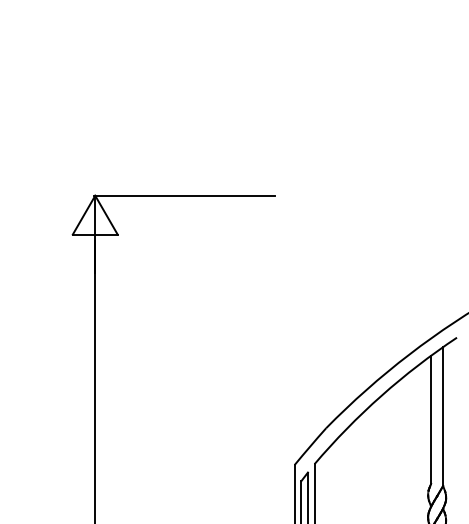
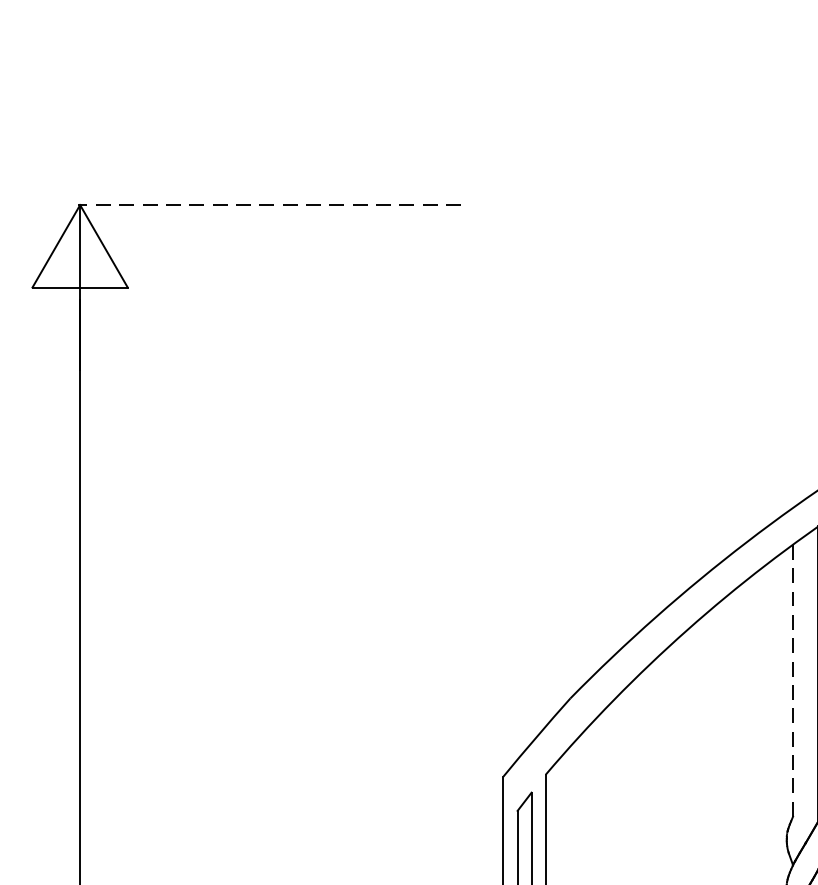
line: (183, 195) -> (267, 204), solid -> dashed
line: (431, 419) -> (793, 679), solid -> dashed

